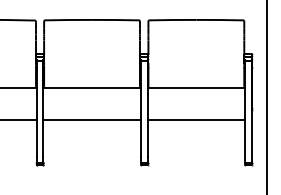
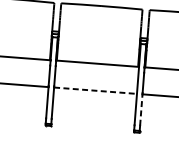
line: (92, 119) -> (95, 90), solid -> dashed
line: (147, 137) -> (141, 109), solid -> dashed

